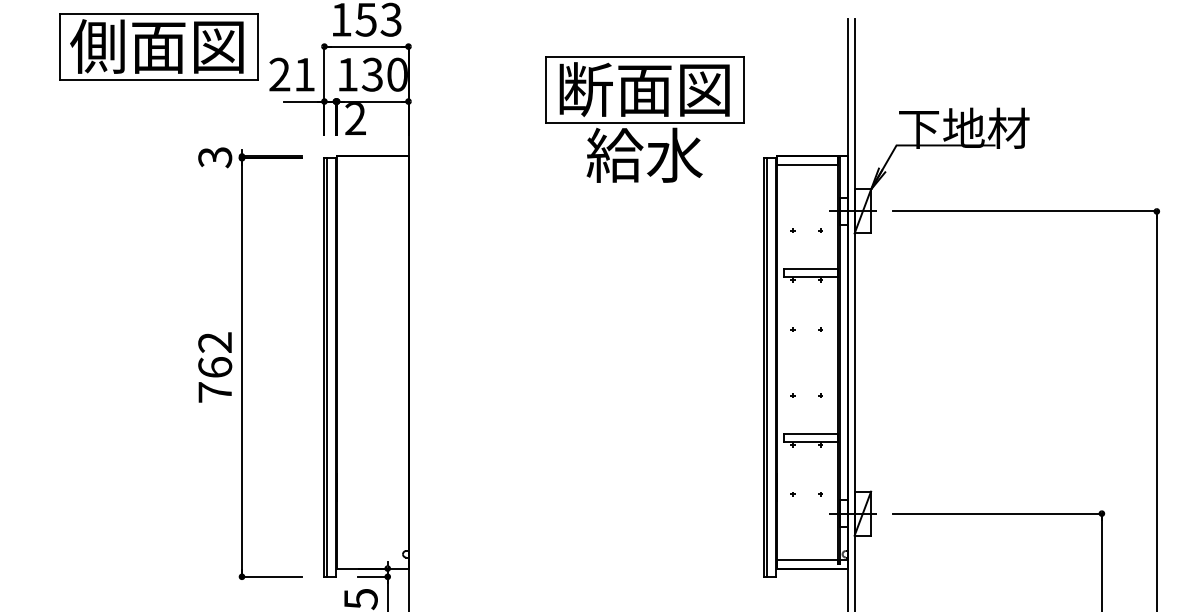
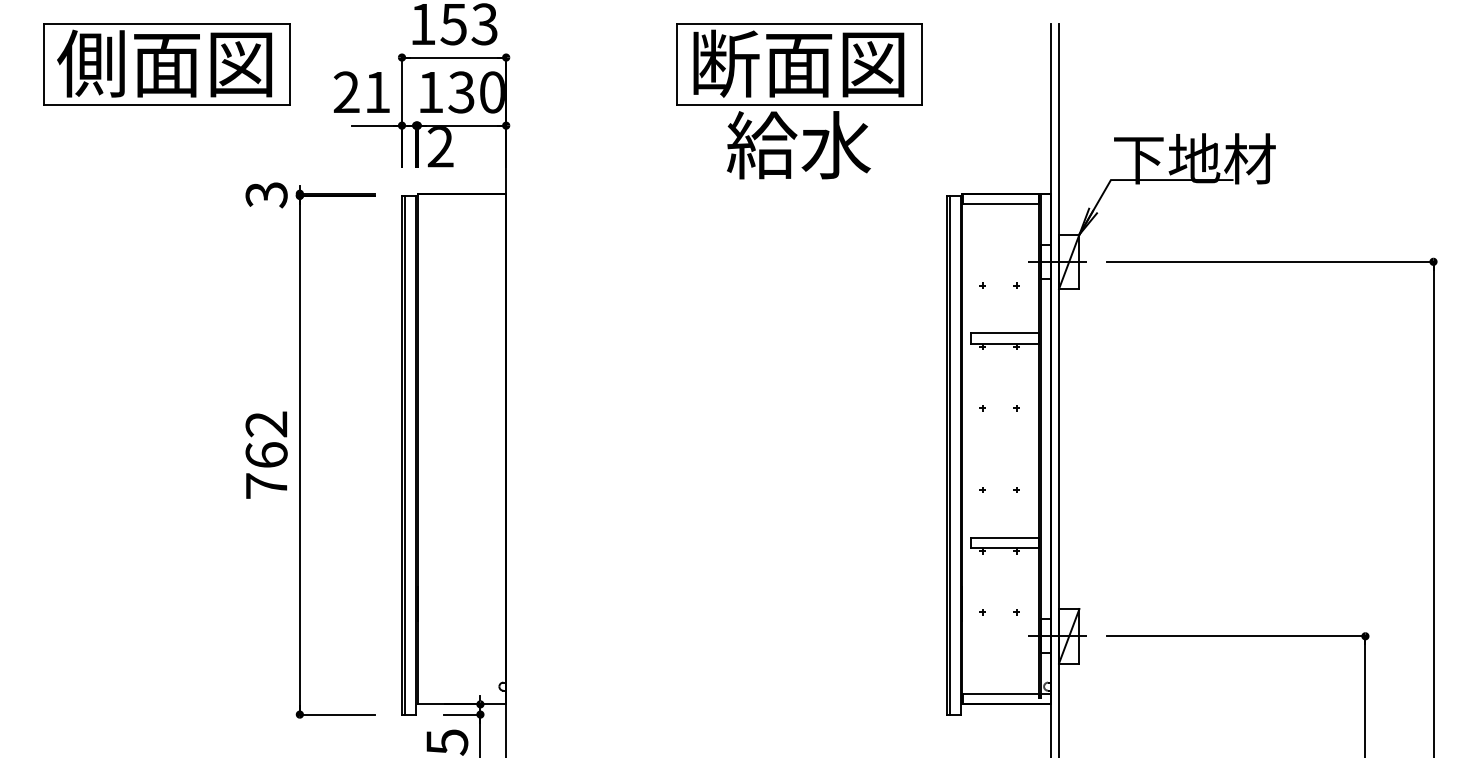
part: (158, 46) -> (166, 63), moved
part: (644, 119) -> (798, 100), moved

